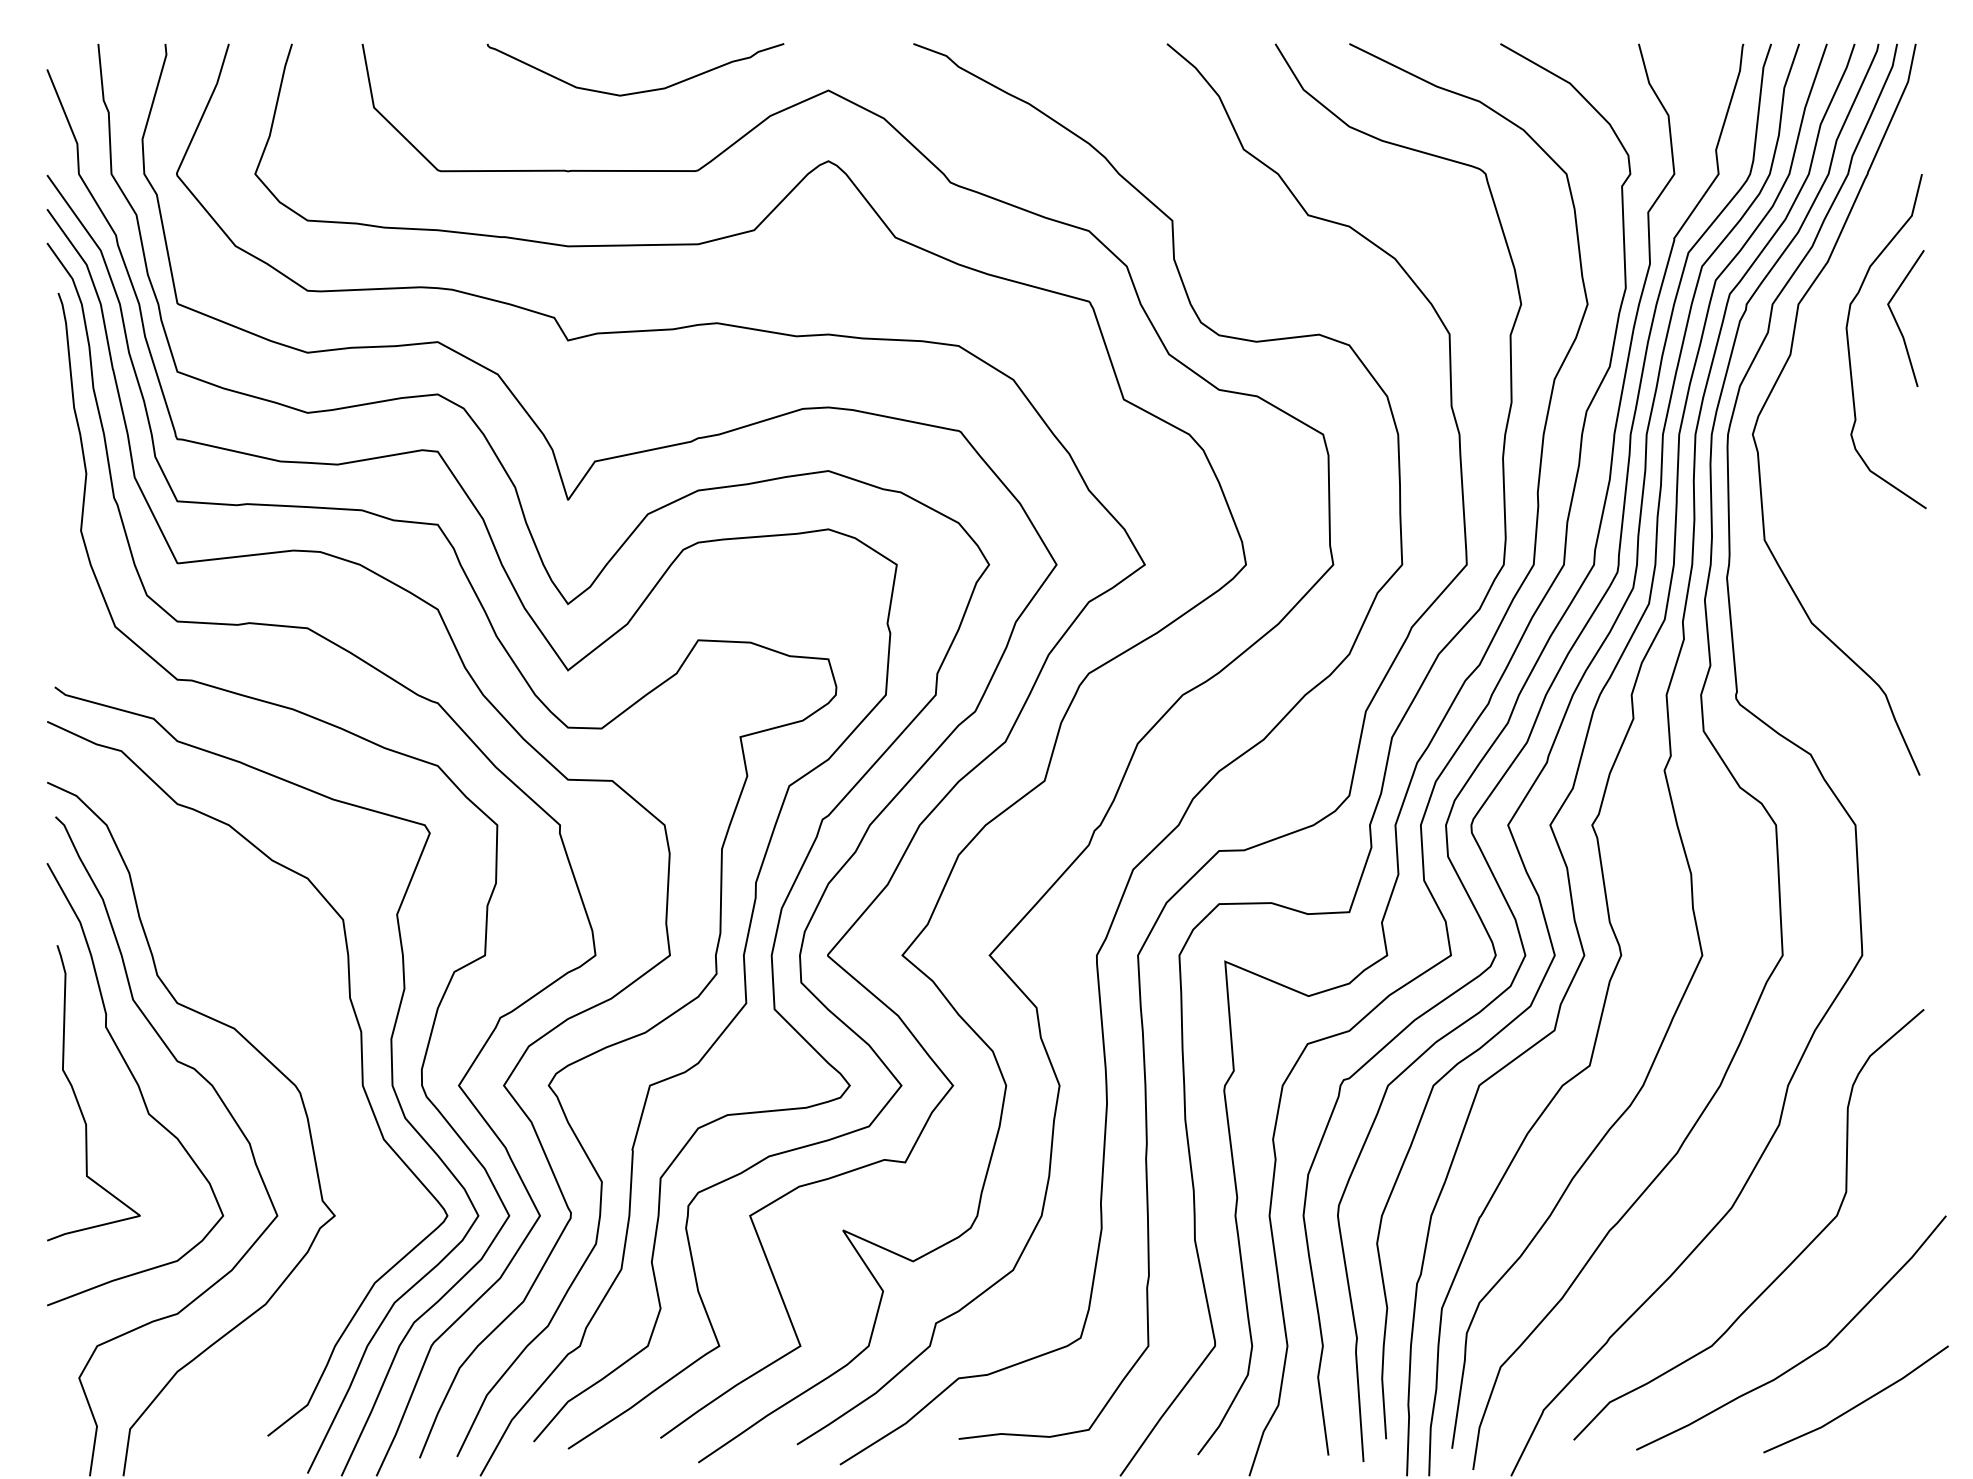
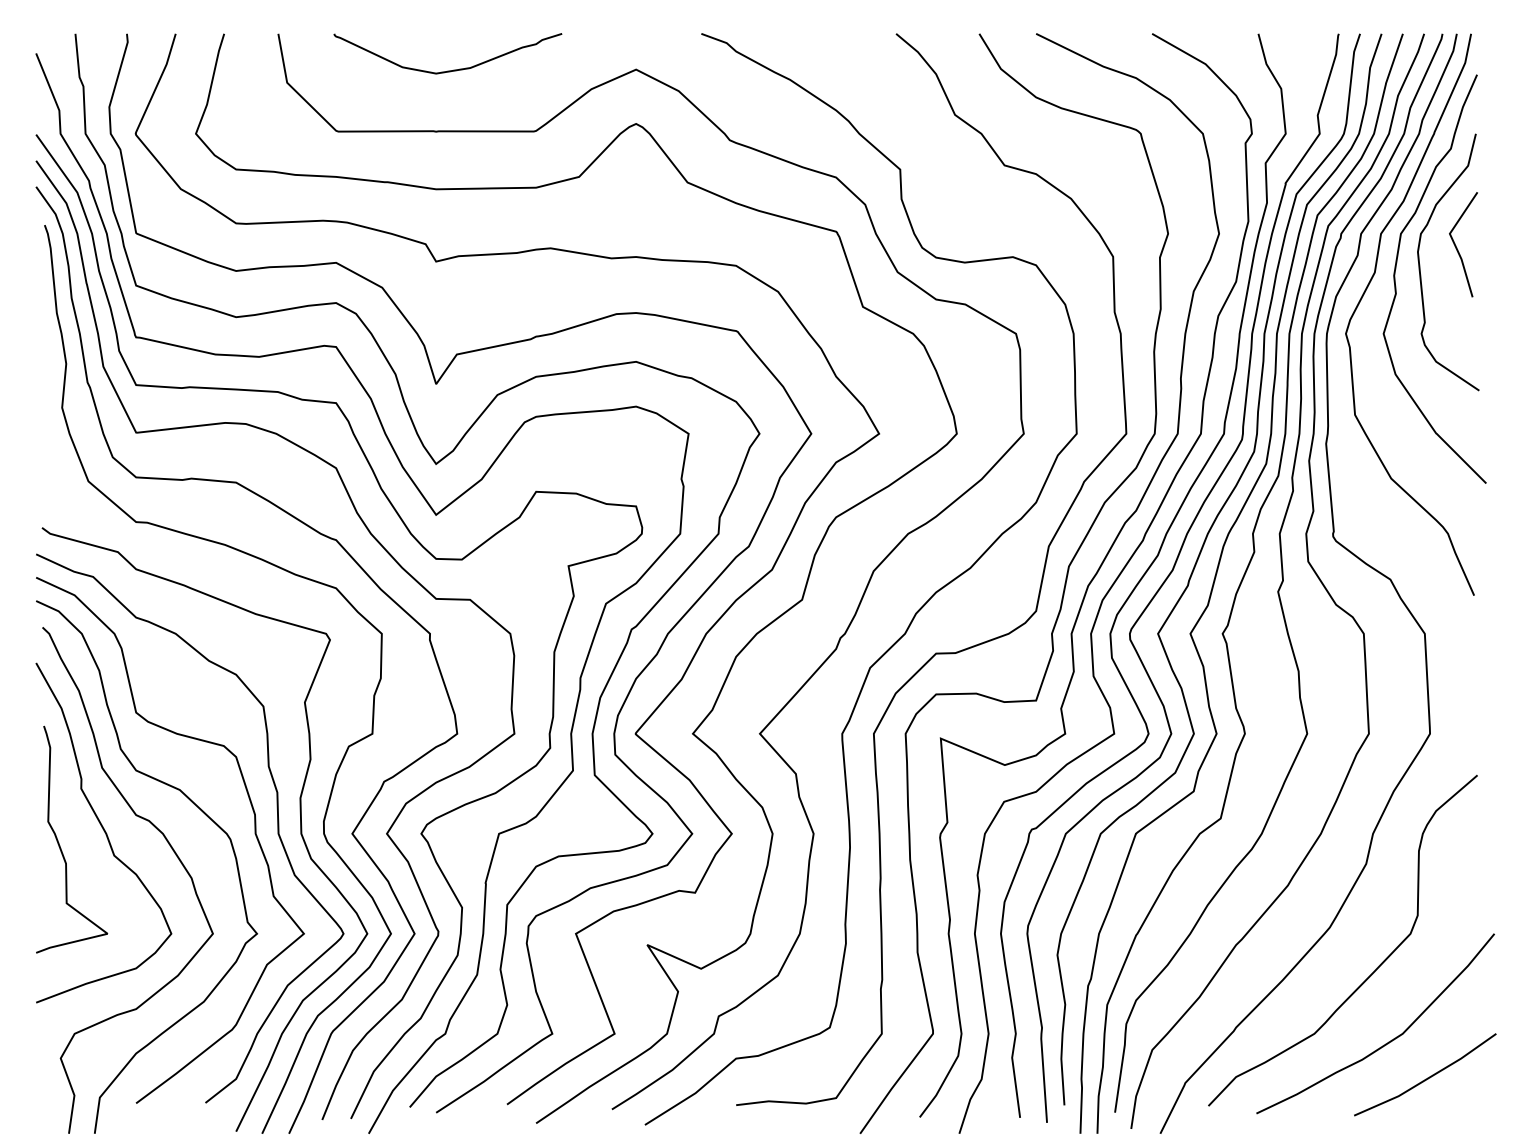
curve: (634, 91) -> (447, 70), moved
curve: (1818, 372) -> (1396, 286), added
curve: (331, 1085) -> (254, 833), added

